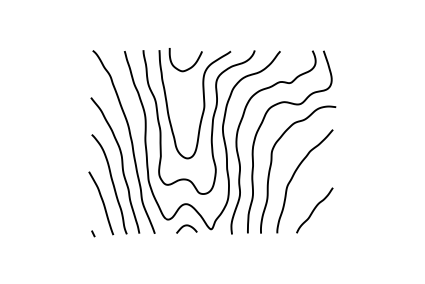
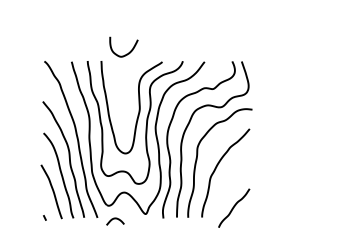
curve: (189, 67) -> (127, 53), moved
curve: (314, 210) -> (233, 208), moved
curve: (186, 226) -> (115, 219), moved

